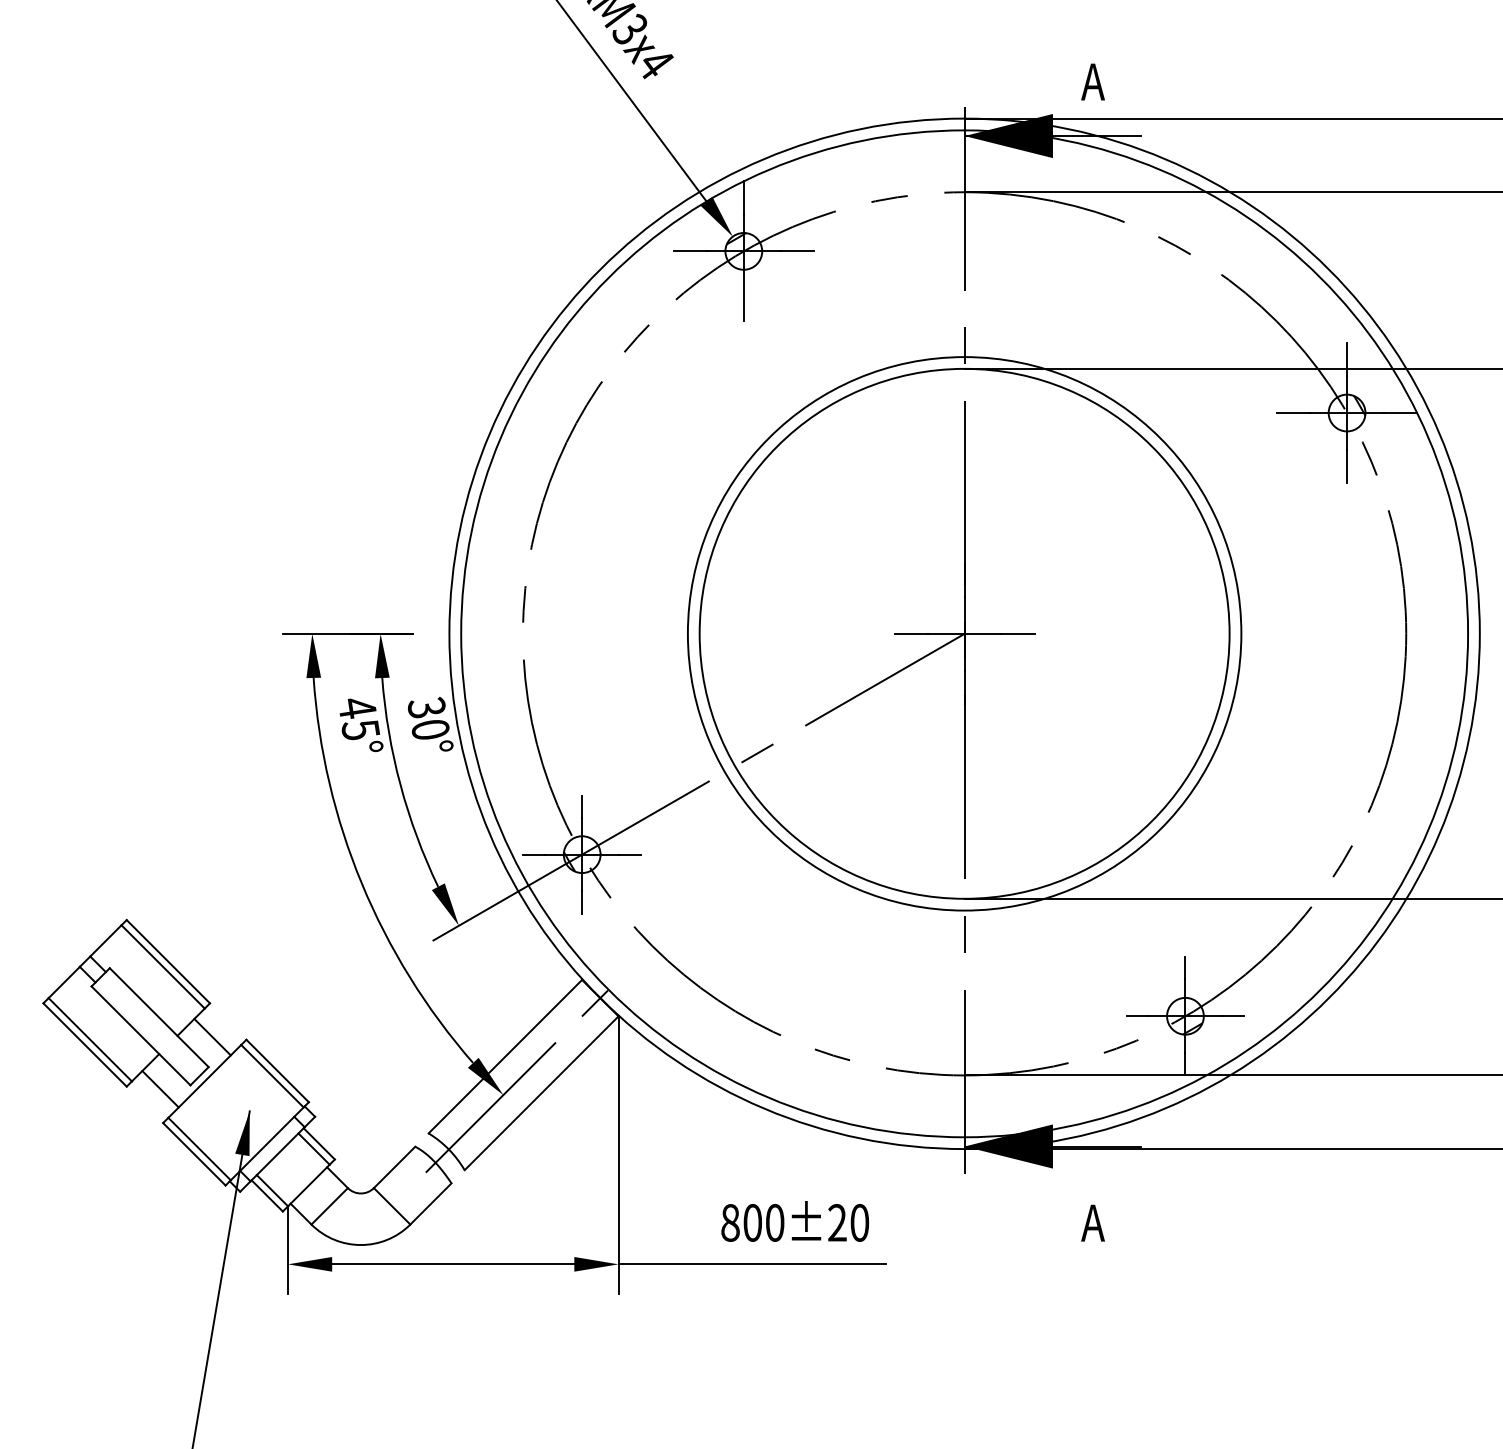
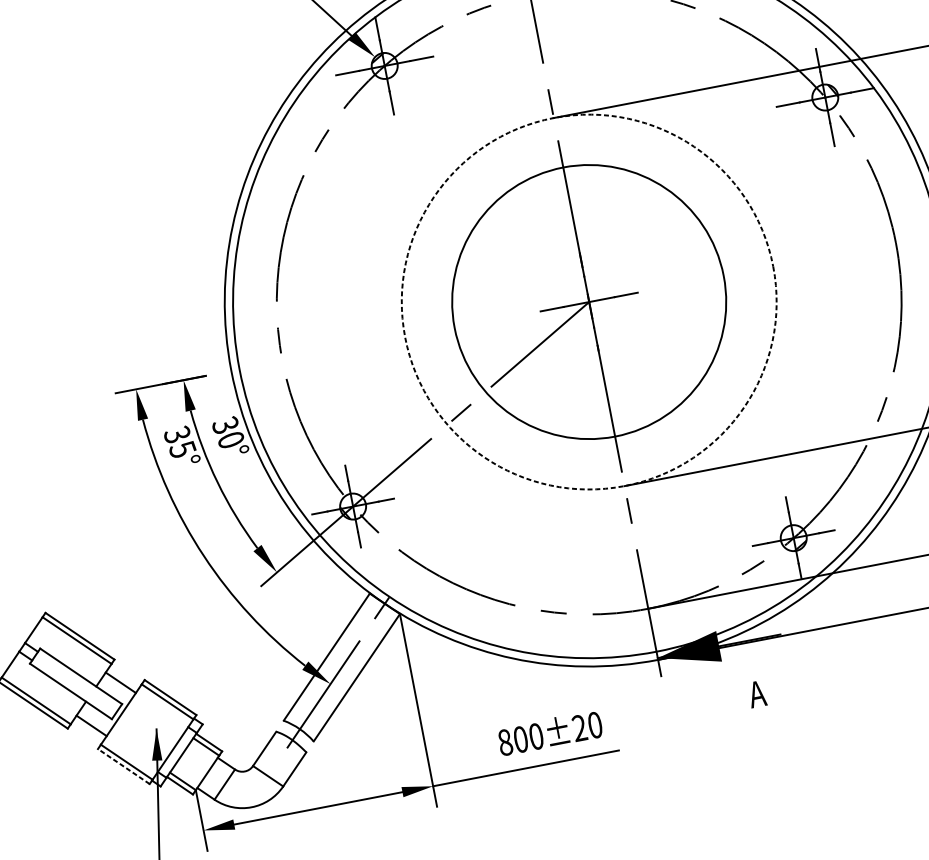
circle: (964, 633) -> (589, 301), size x0.7
circle: (964, 633) -> (589, 301), solid -> dashed
text: (357, 707) -> (177, 434), 45° -> 35°
line: (194, 1153) -> (123, 765), solid -> dashed

